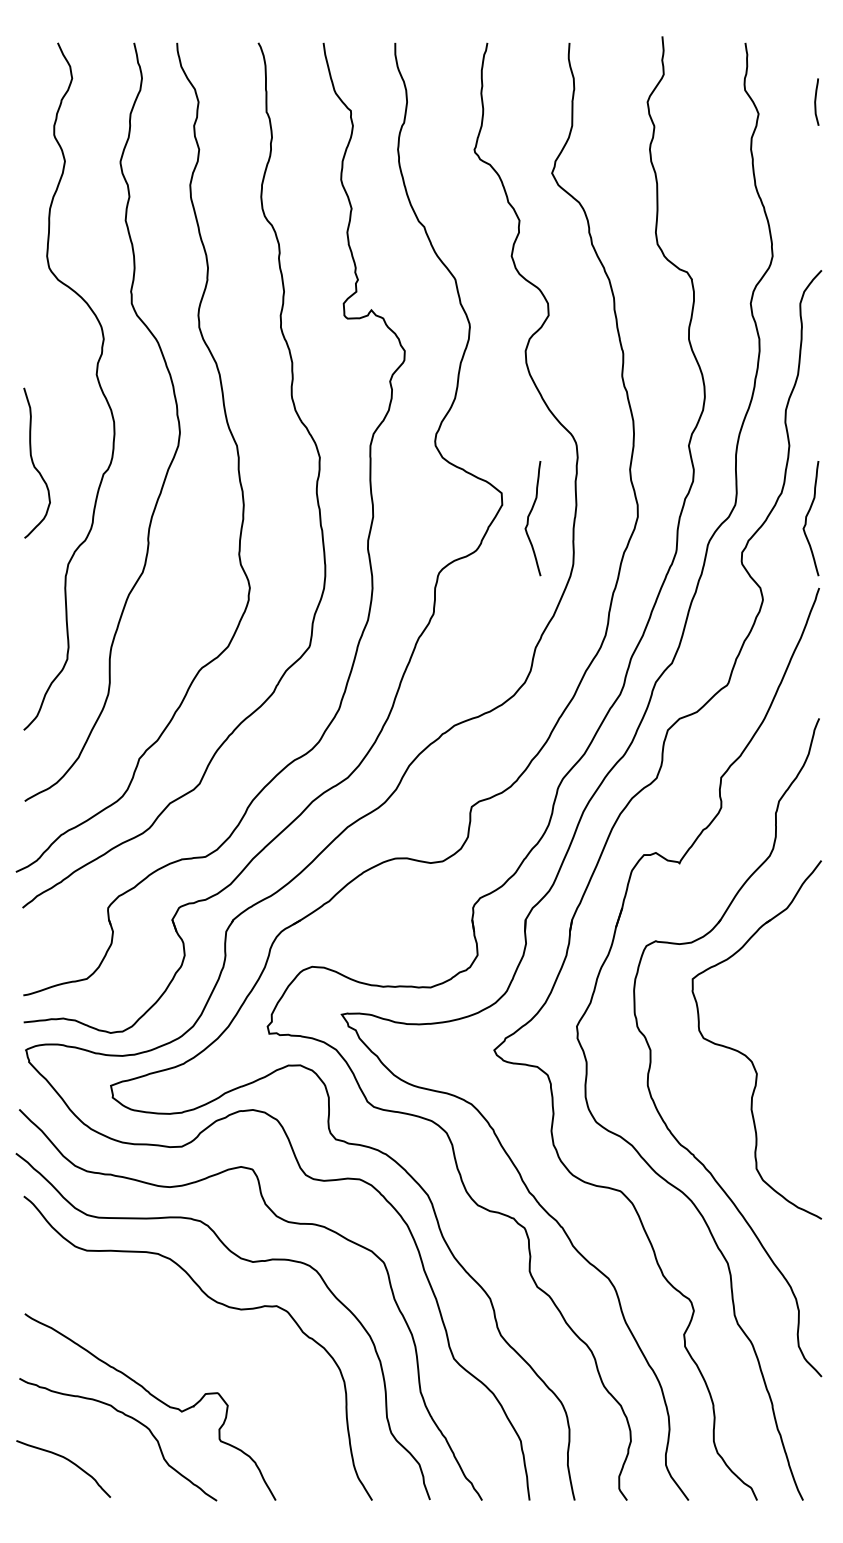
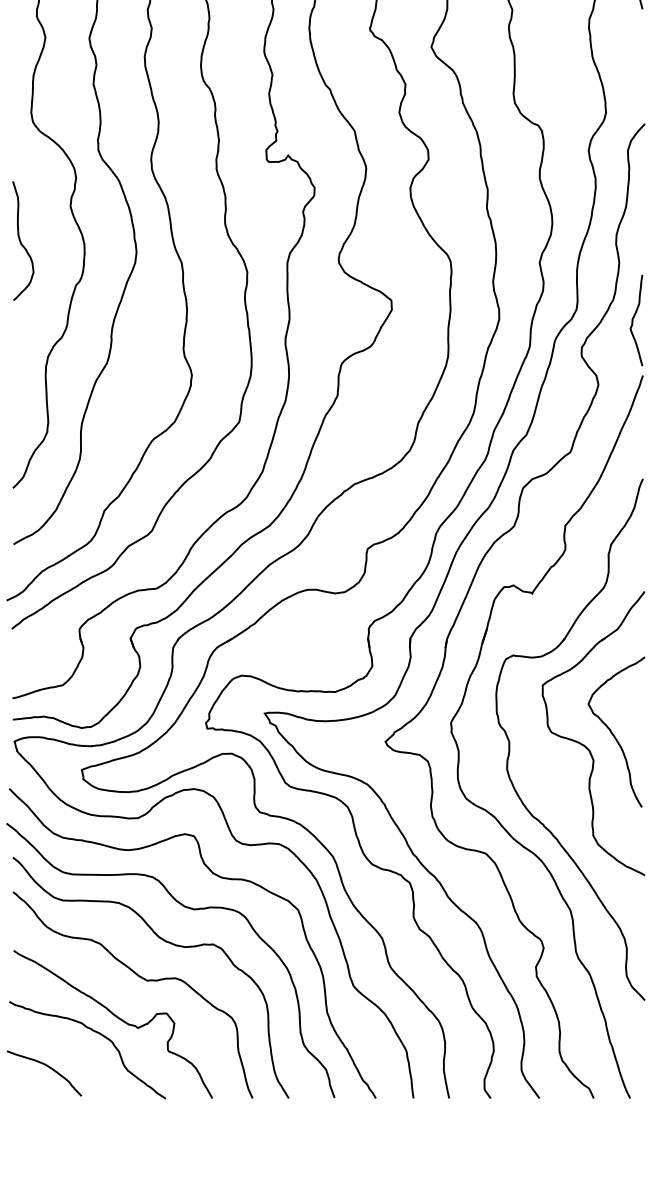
curve: (34, 463) -> (21, 241), moved
curve: (529, 516) -> (413, 318), removed
curve: (781, 1039) -> (613, 733), added
curve: (188, 1350) -> (143, 979), added

